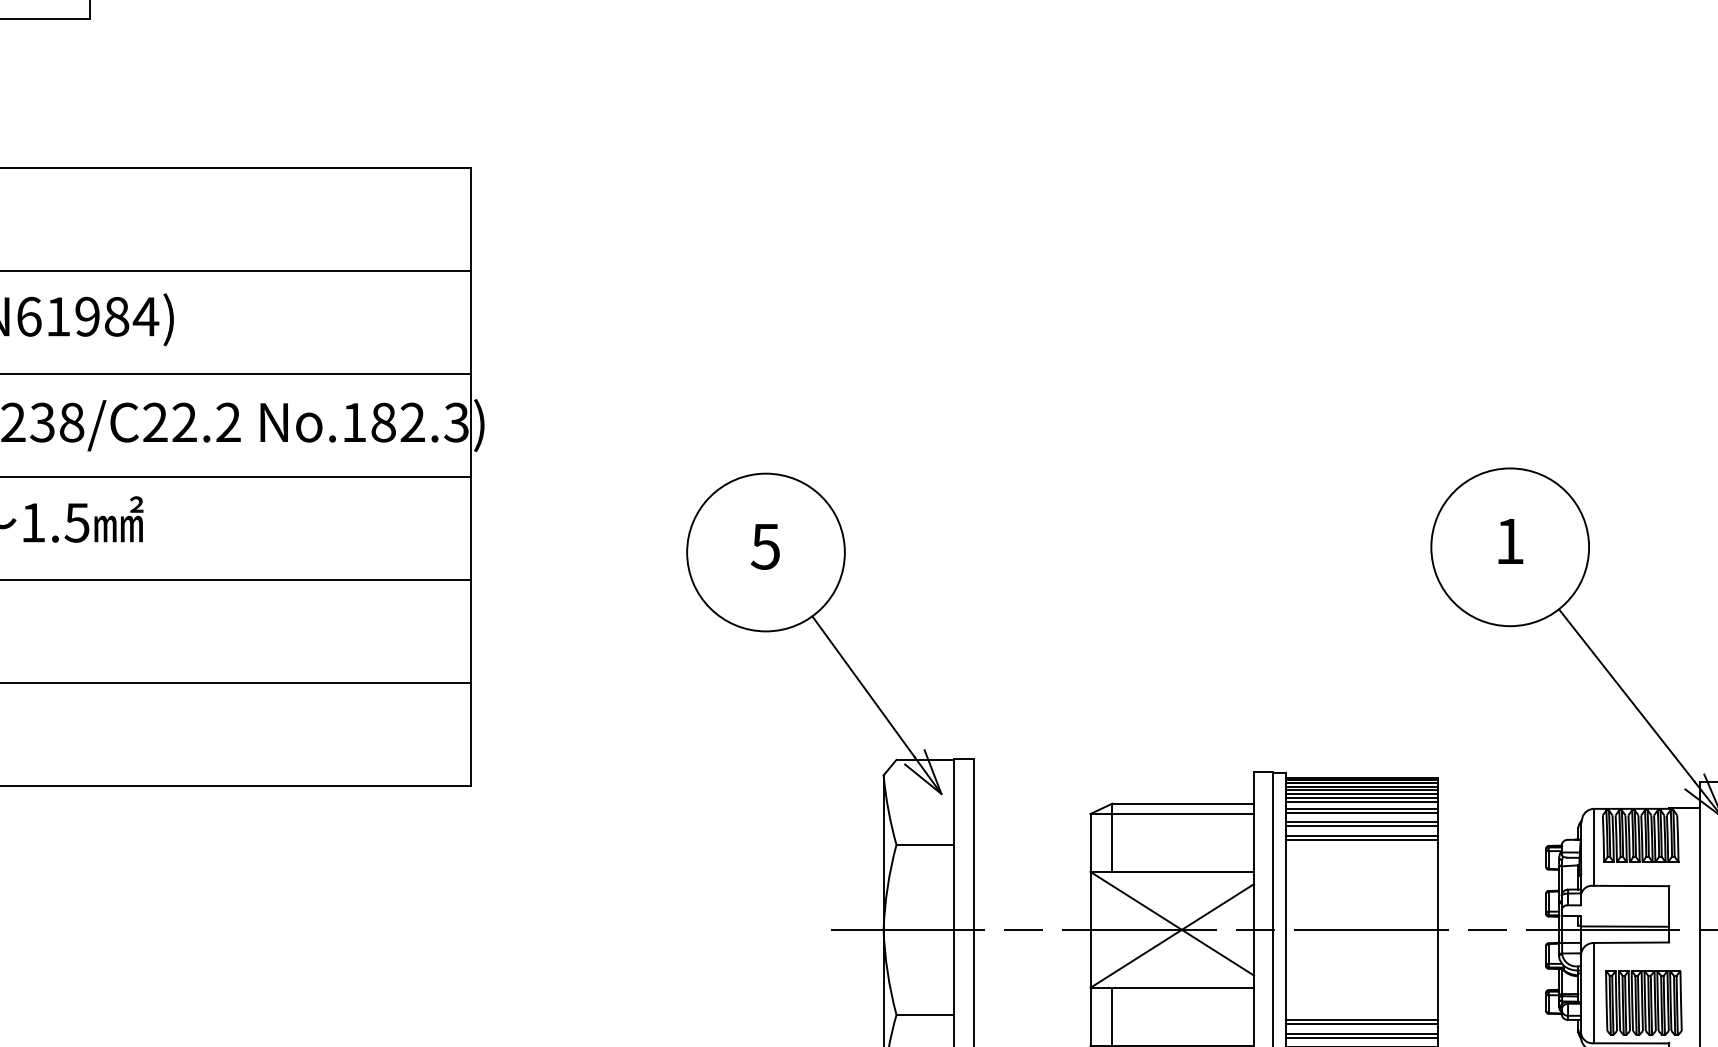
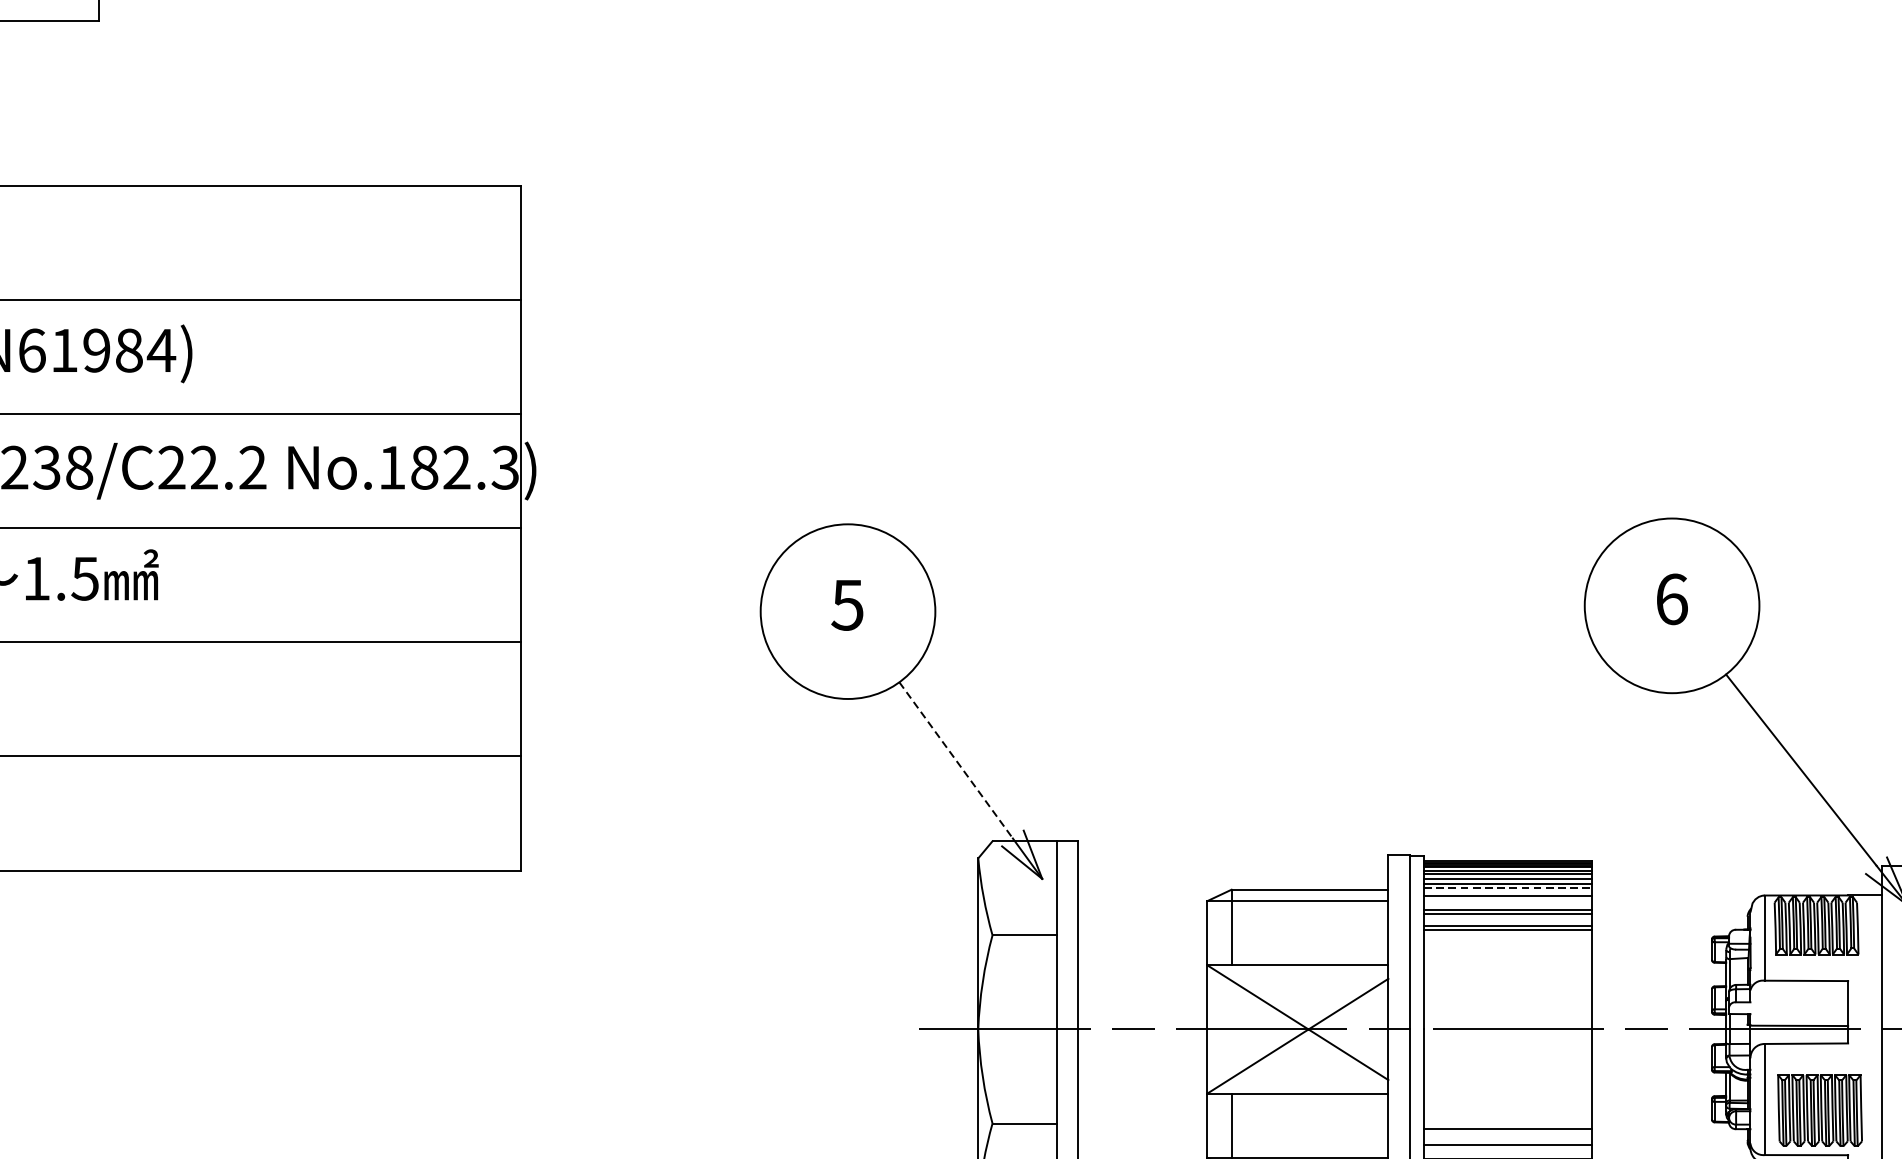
text: (1510, 541) -> (1672, 599), 1 -> 6
line: (863, 687) -> (955, 761), solid -> dashed
line: (1362, 802) -> (1508, 888), solid -> dashed
line: (1362, 813) -> (1508, 900), removed
line: (1362, 1023) -> (1508, 1133), removed
line: (1362, 1038) -> (1508, 1149), removed

